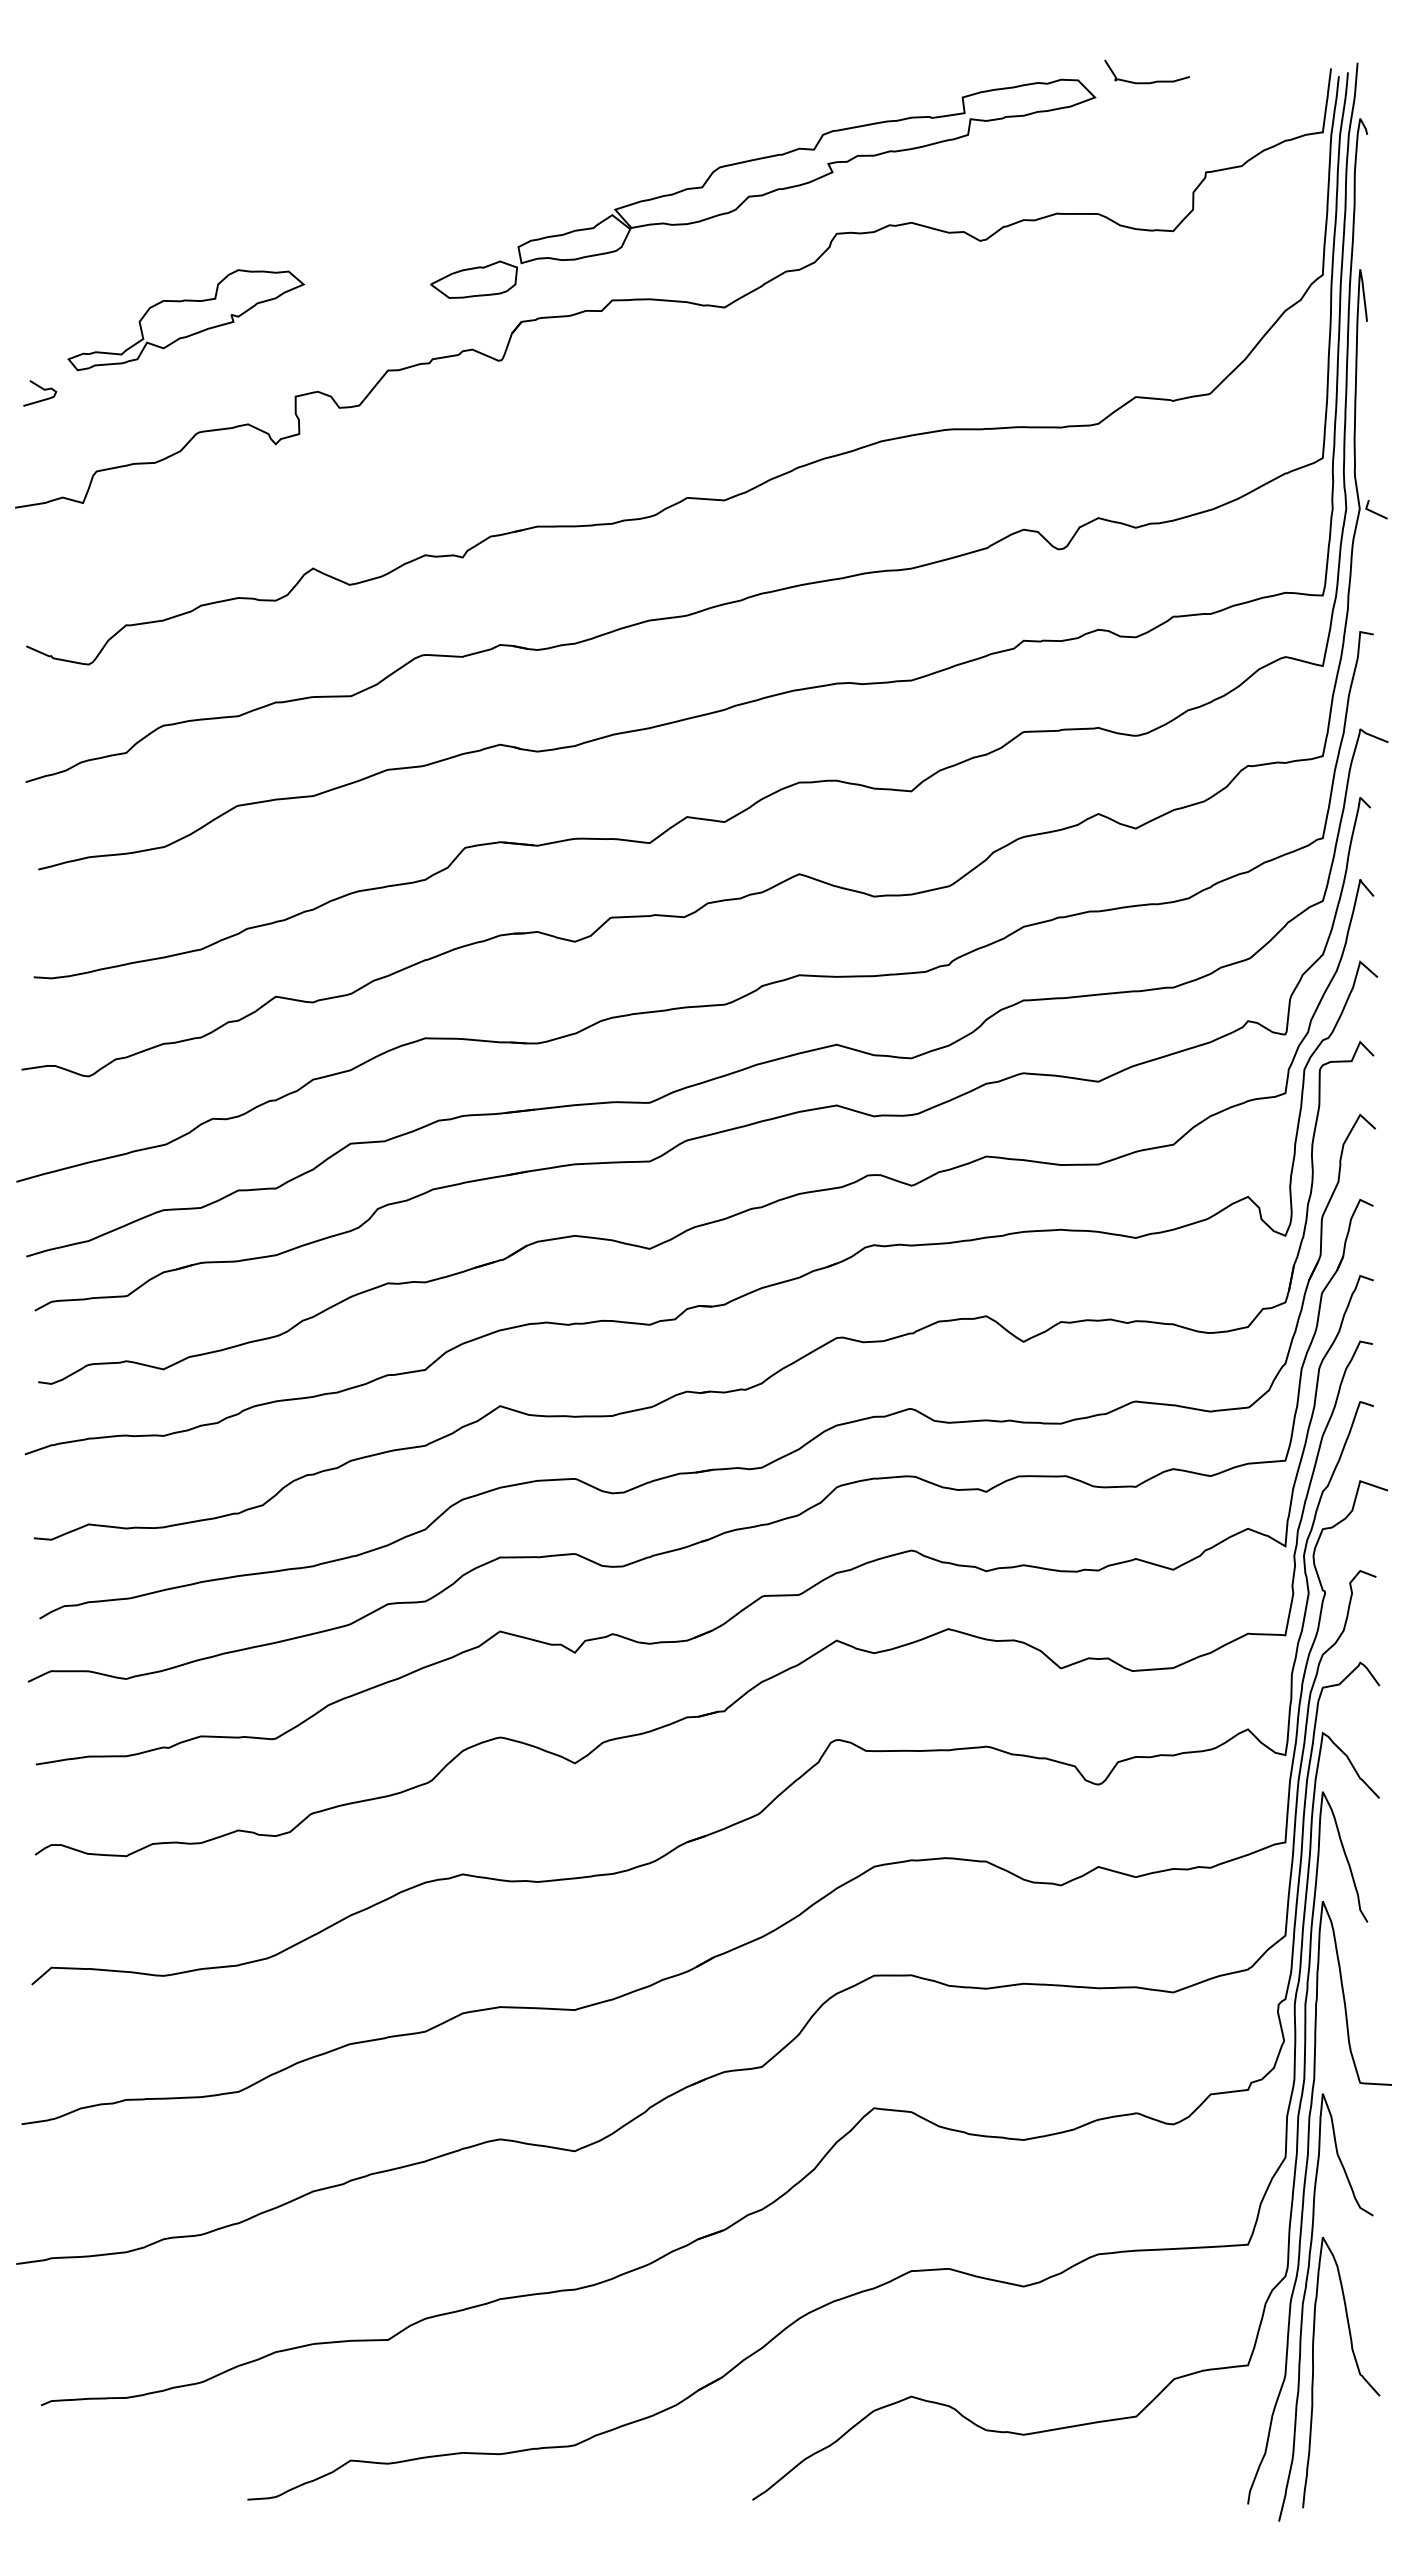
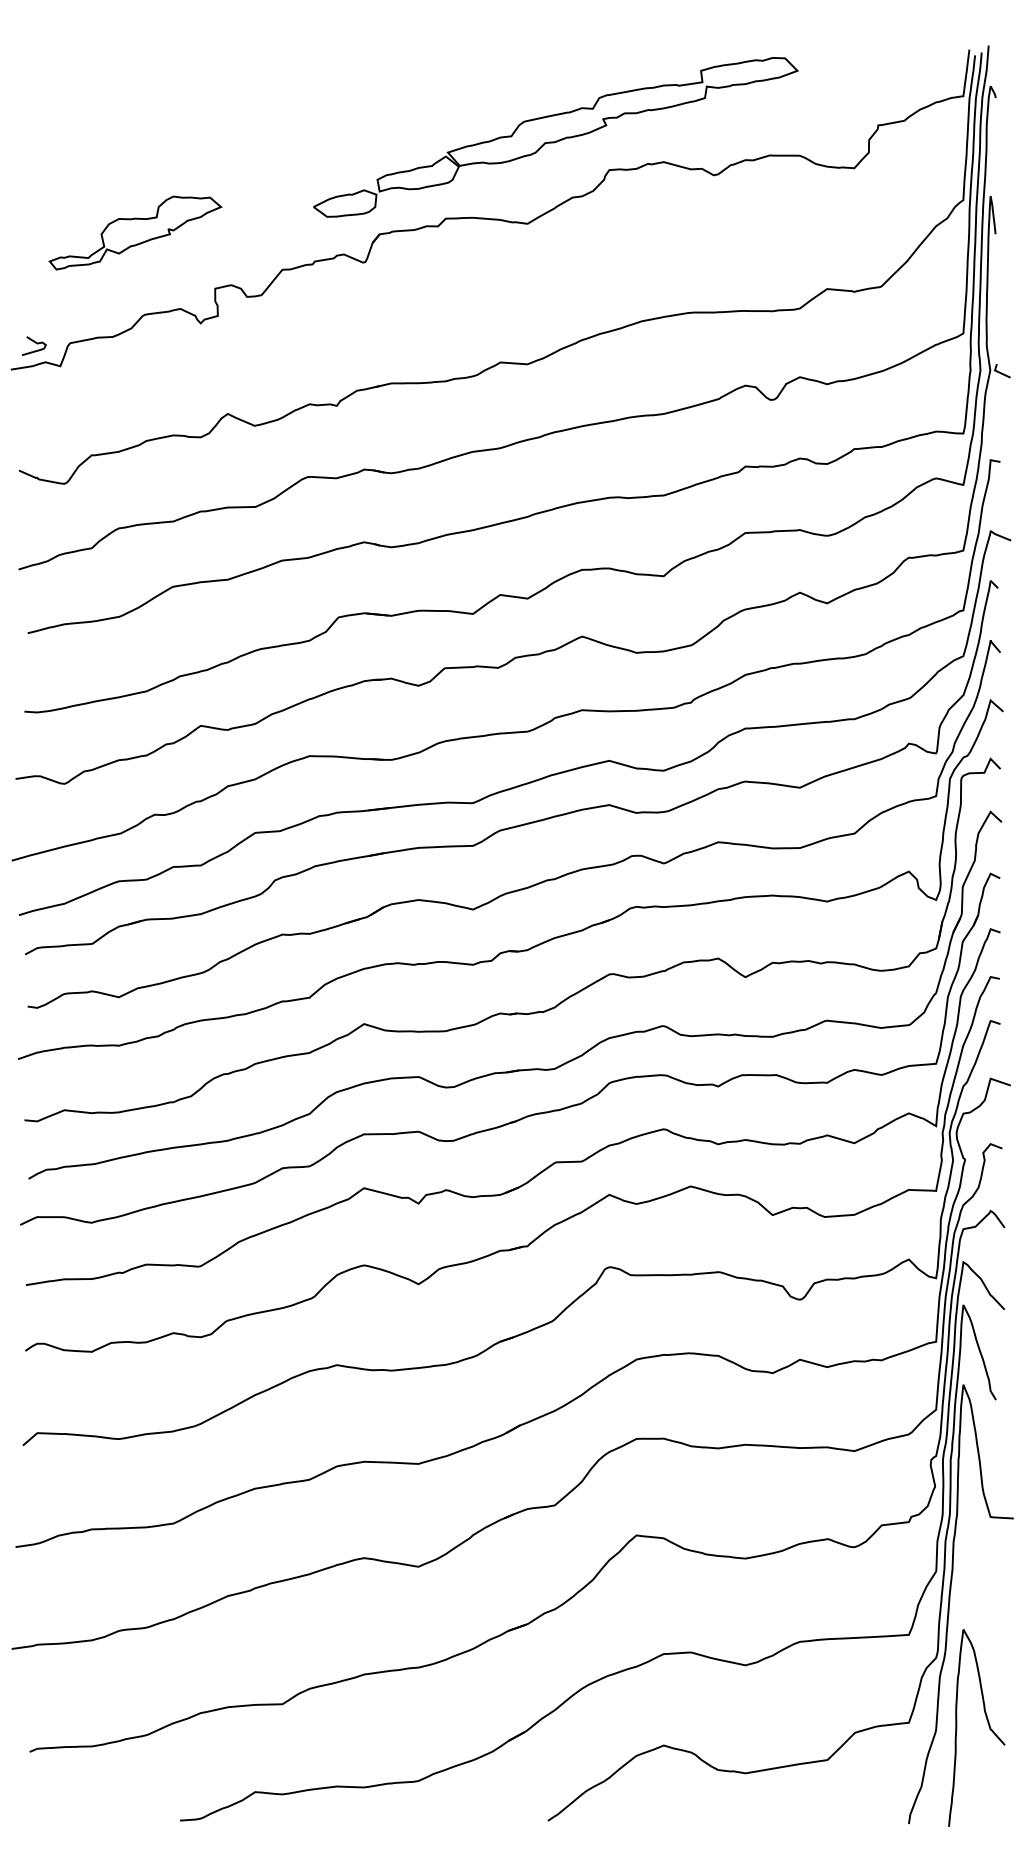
curve: (1147, 82) -> (835, 59), removed
curve: (43, 390) -> (36, 343), moved
curve: (1304, 2301) -> (950, 1676), removed

